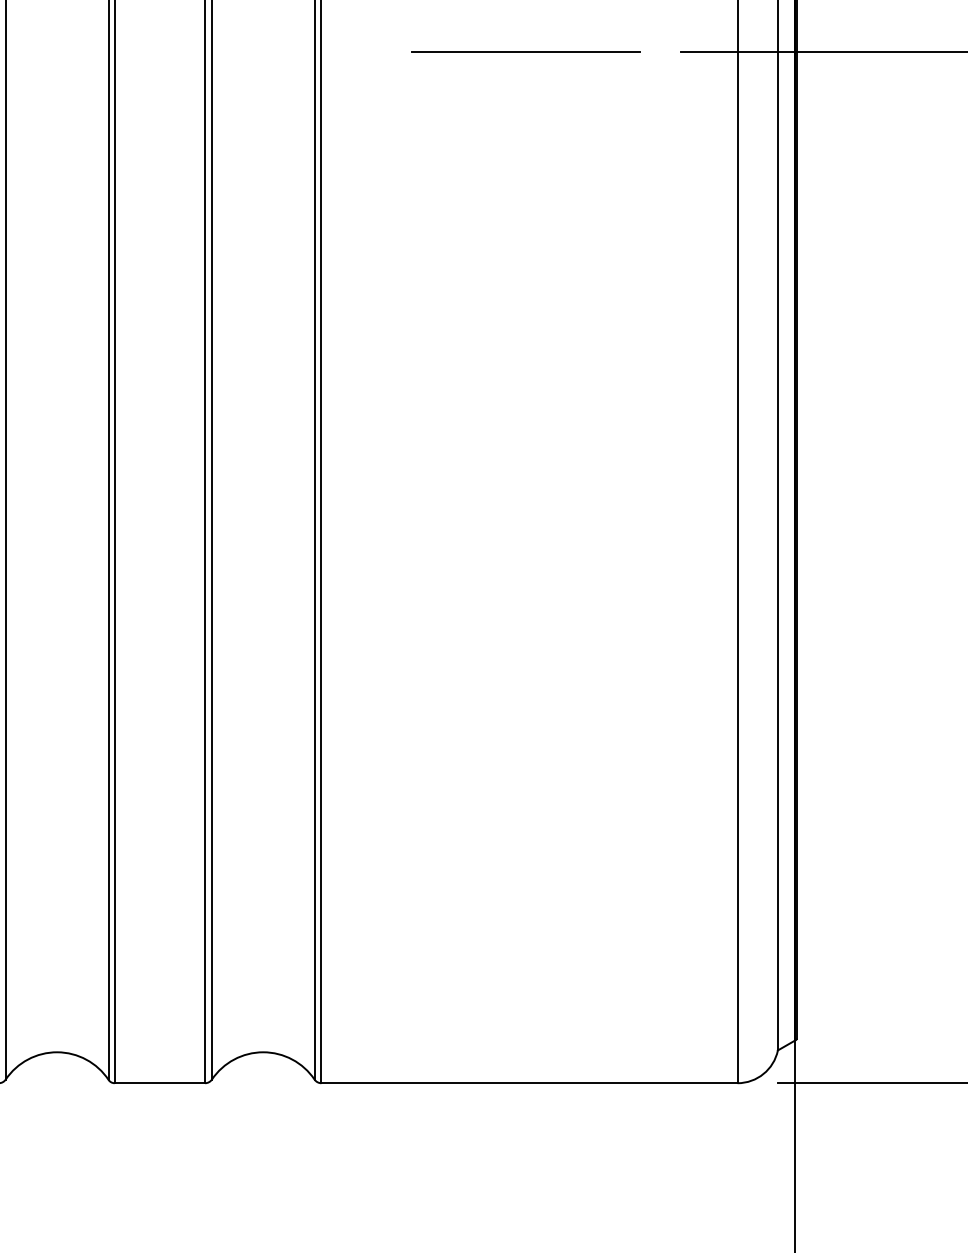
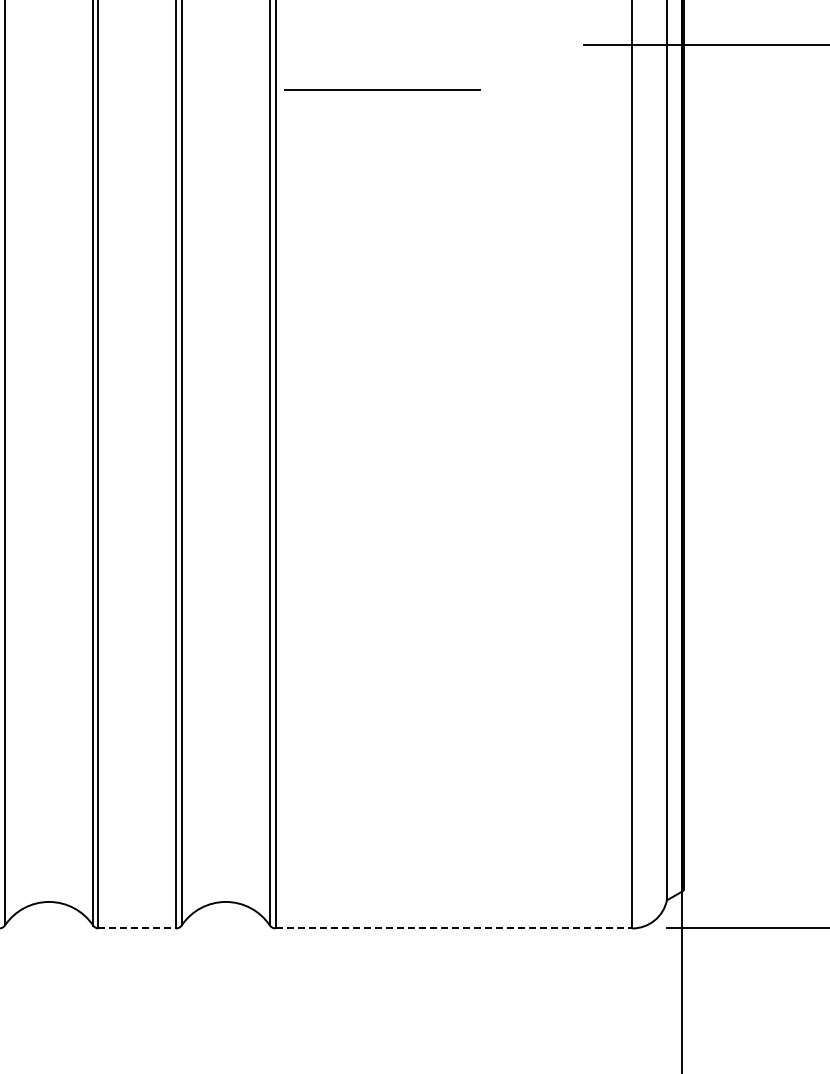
line: (526, 51) -> (382, 89), moved
line: (160, 1083) -> (137, 928), solid -> dashed
line: (530, 1083) -> (454, 928), solid -> dashed

